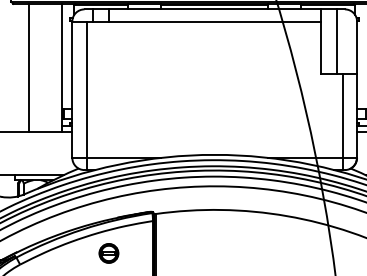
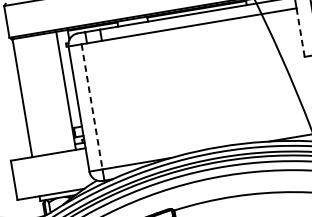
line: (320, 47) -> (300, 32), solid -> dashed
line: (29, 67) -> (22, 97), moved
line: (86, 90) -> (92, 107), solid -> dashed

